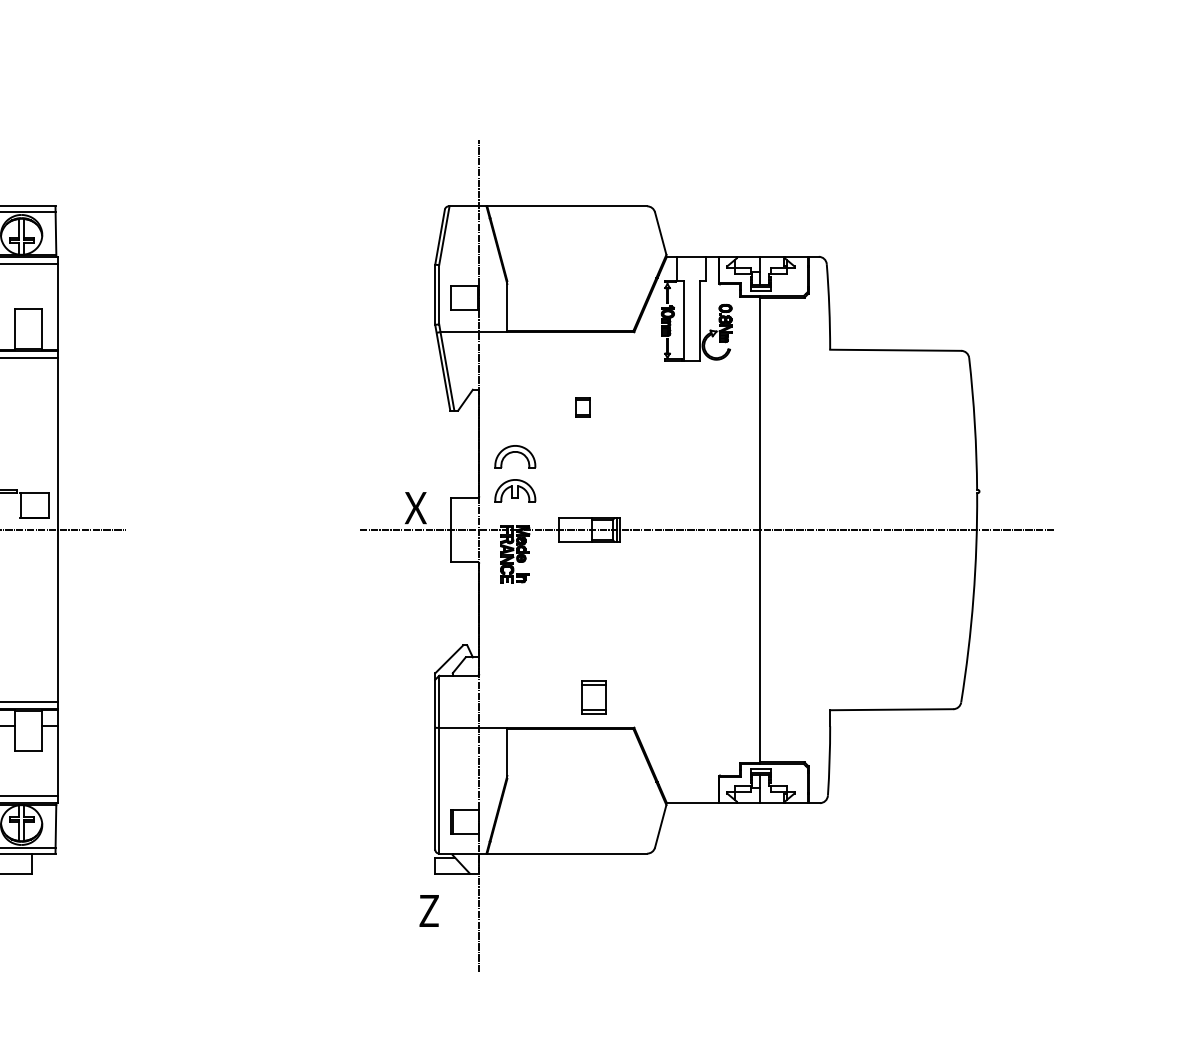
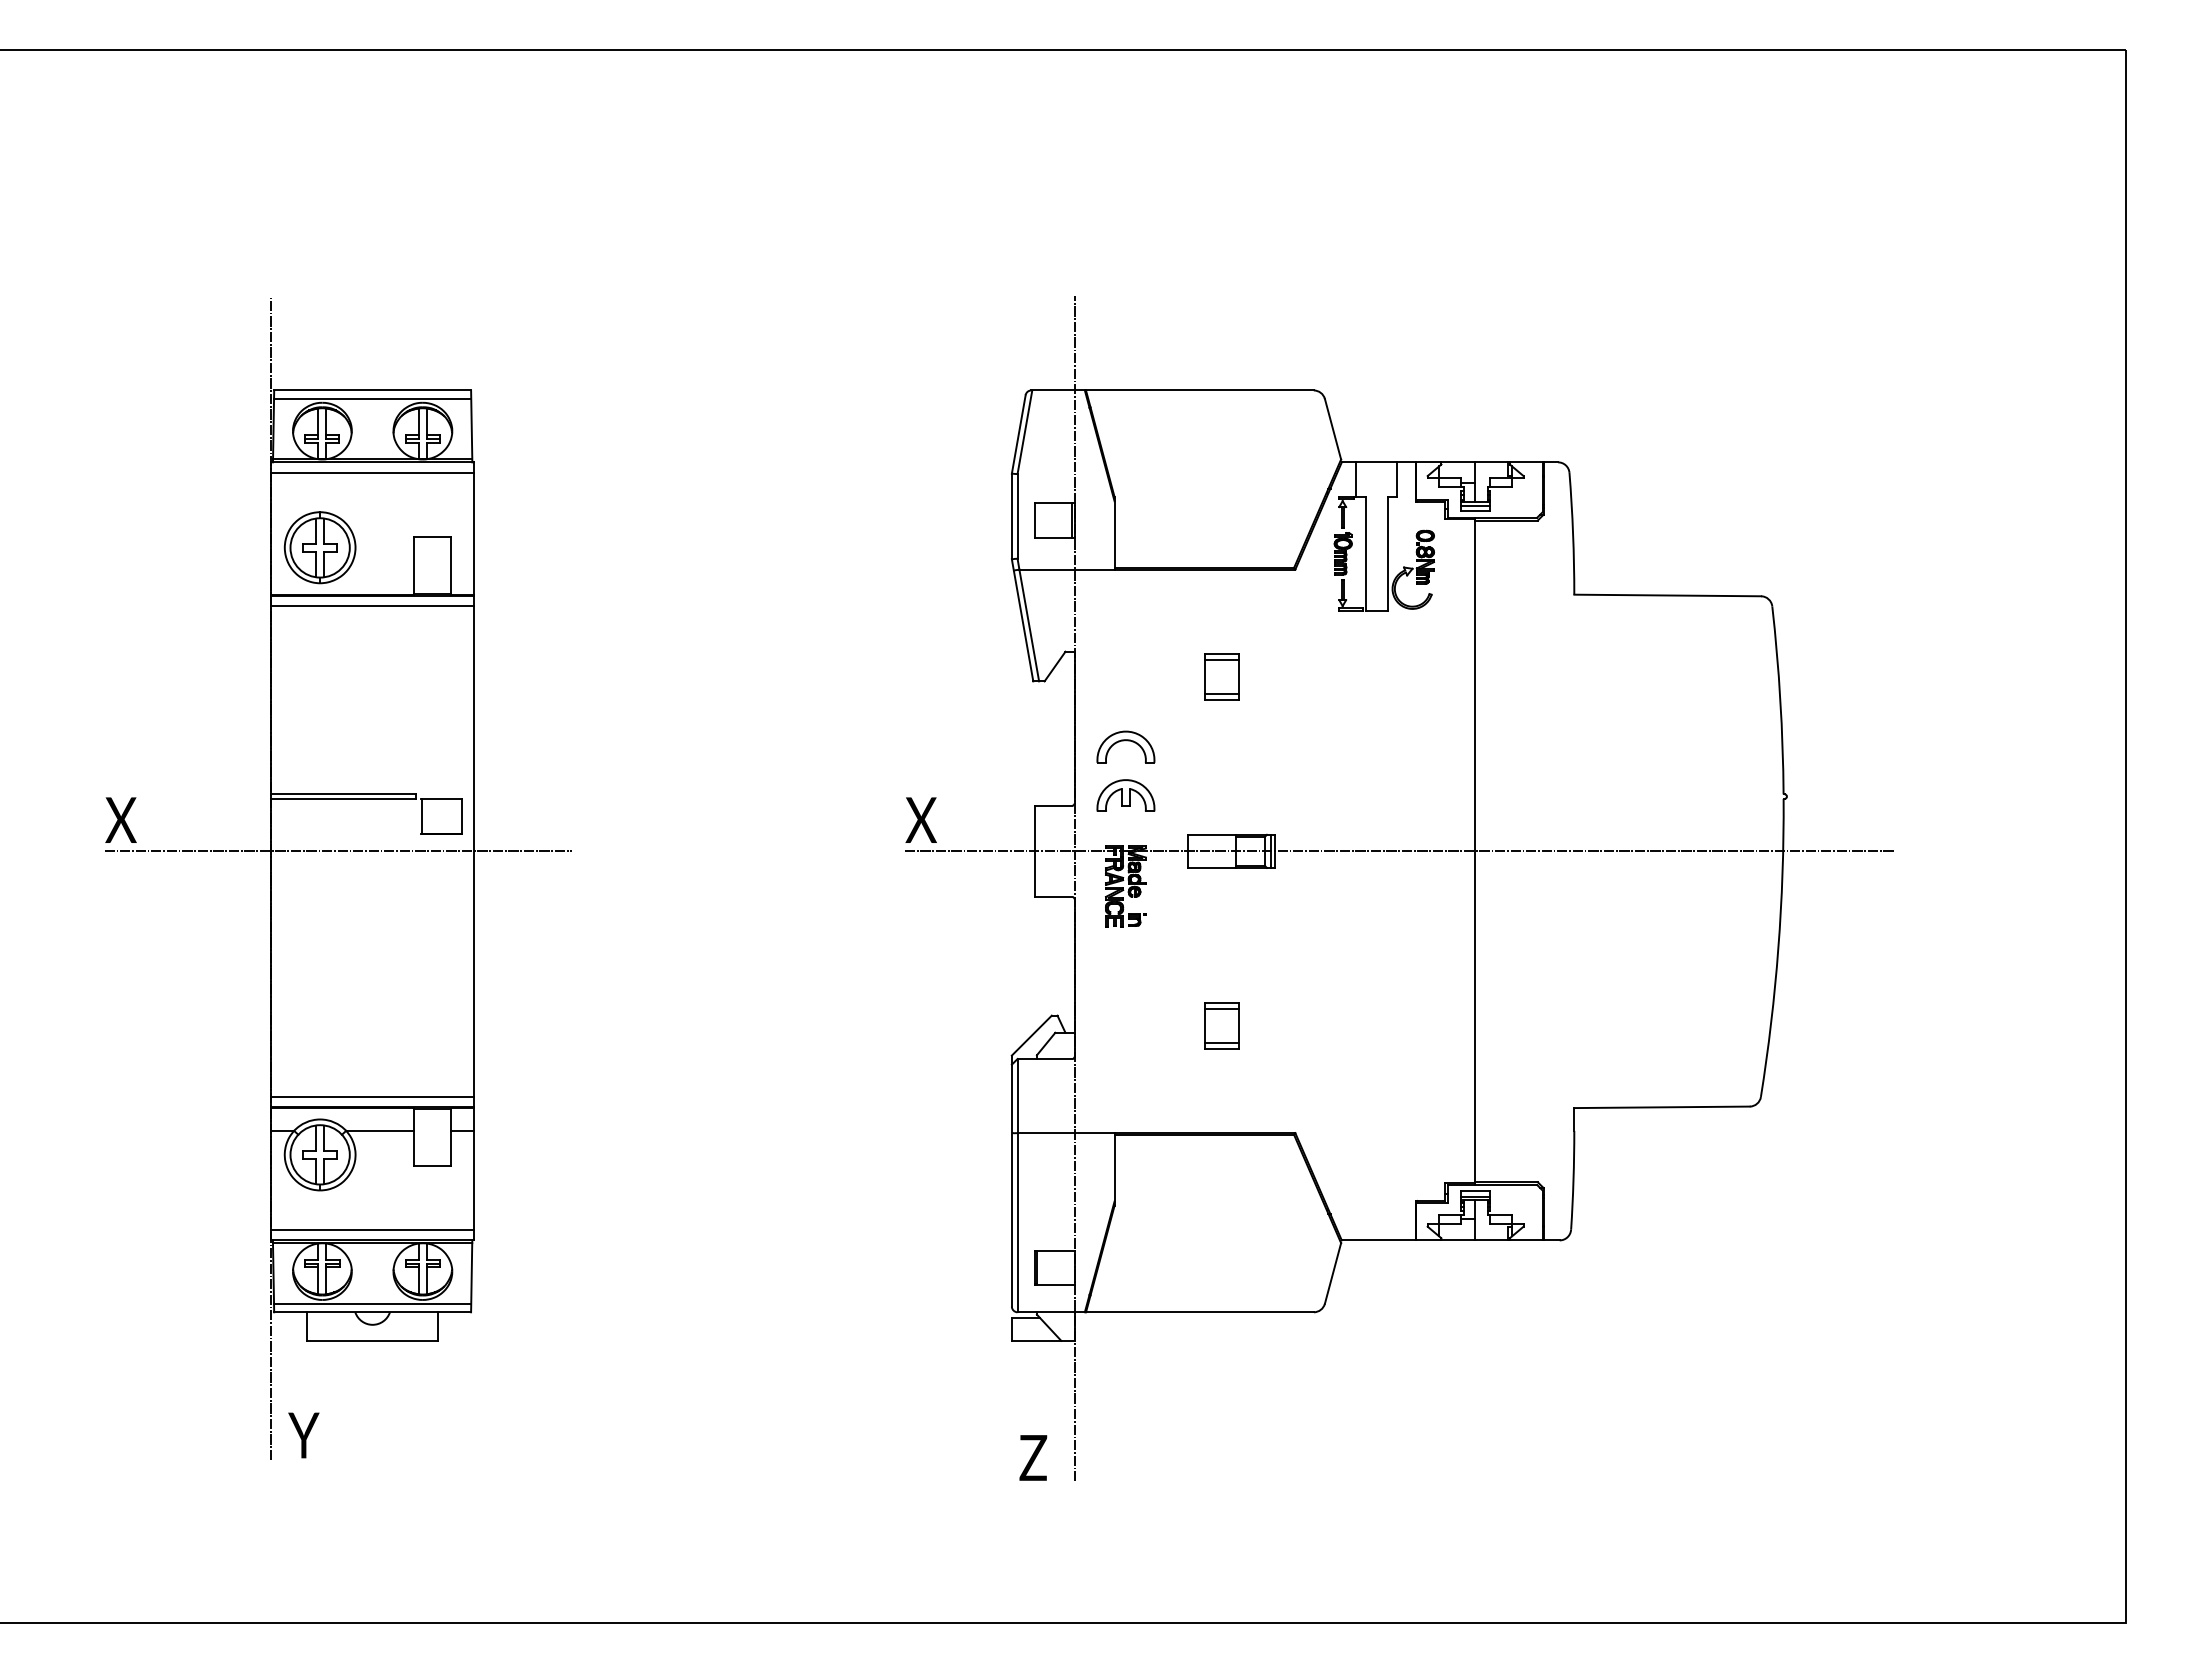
part: (582, 407) -> (1221, 676), size x1.67
text: (415, 507) -> (920, 819), moved
part: (593, 697) -> (1221, 1025), moved
text: (429, 910) -> (1033, 1457), moved

